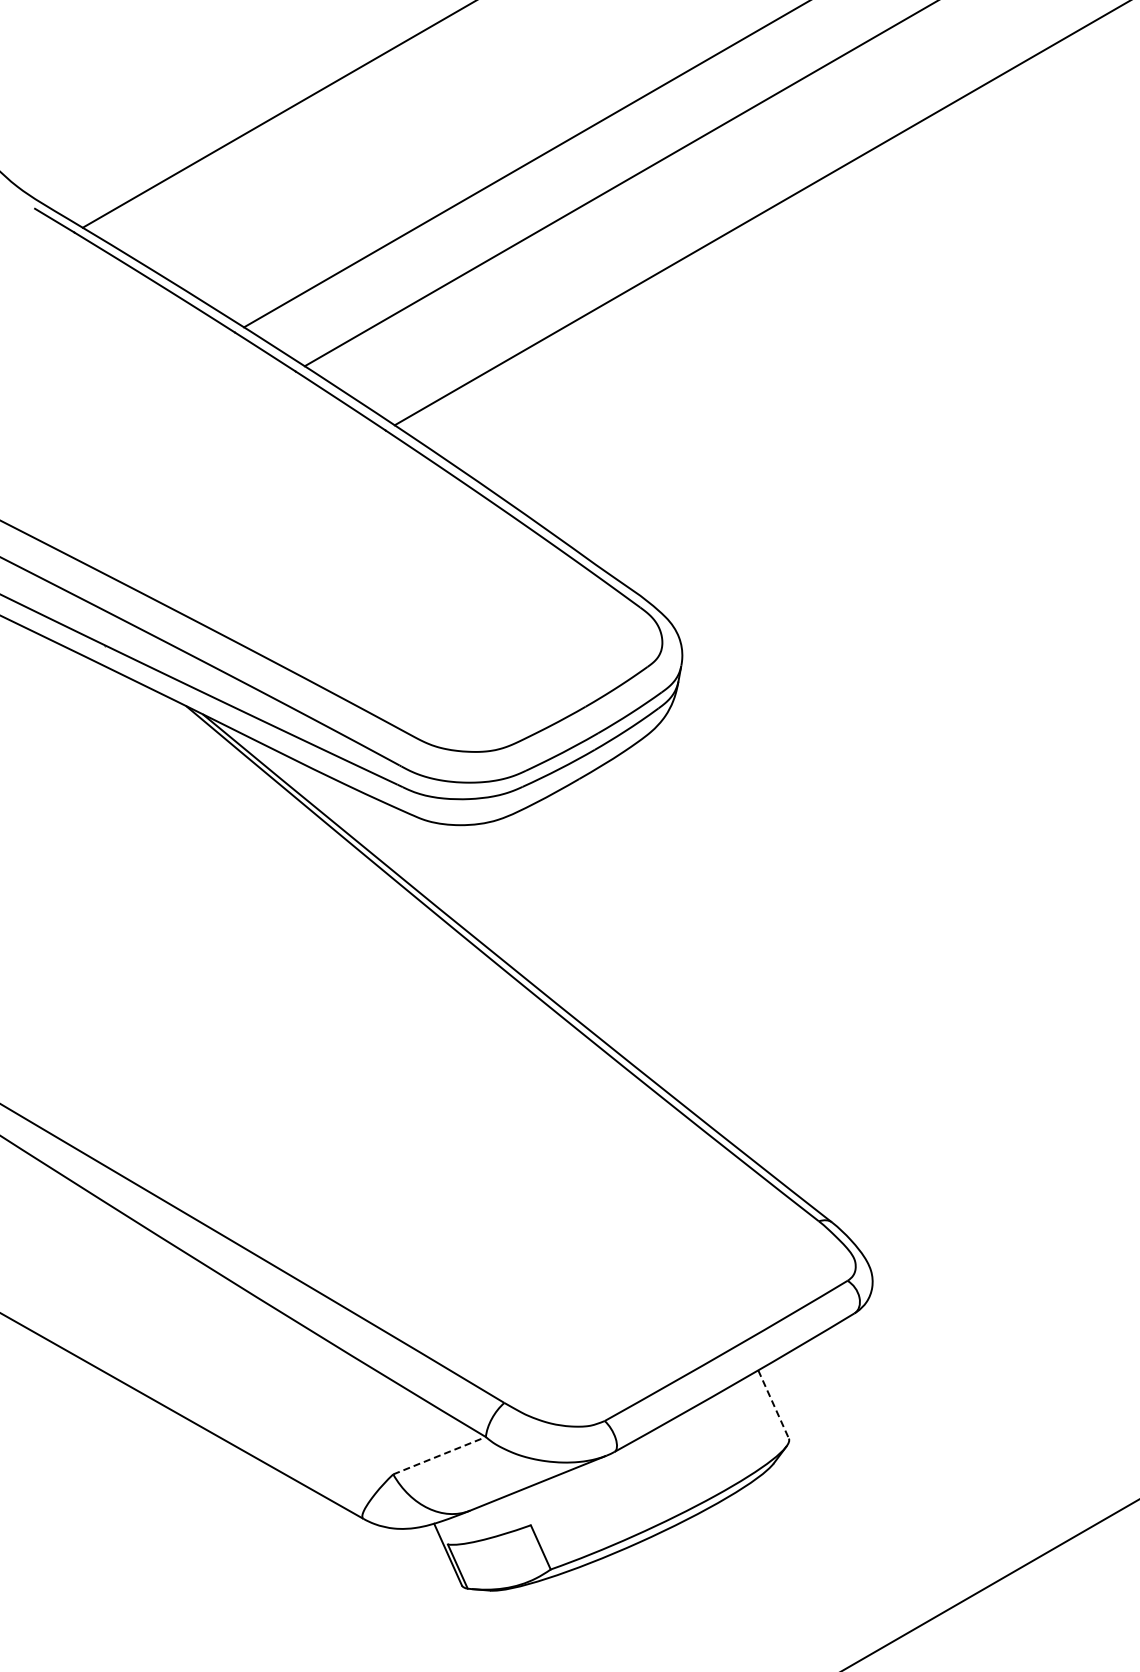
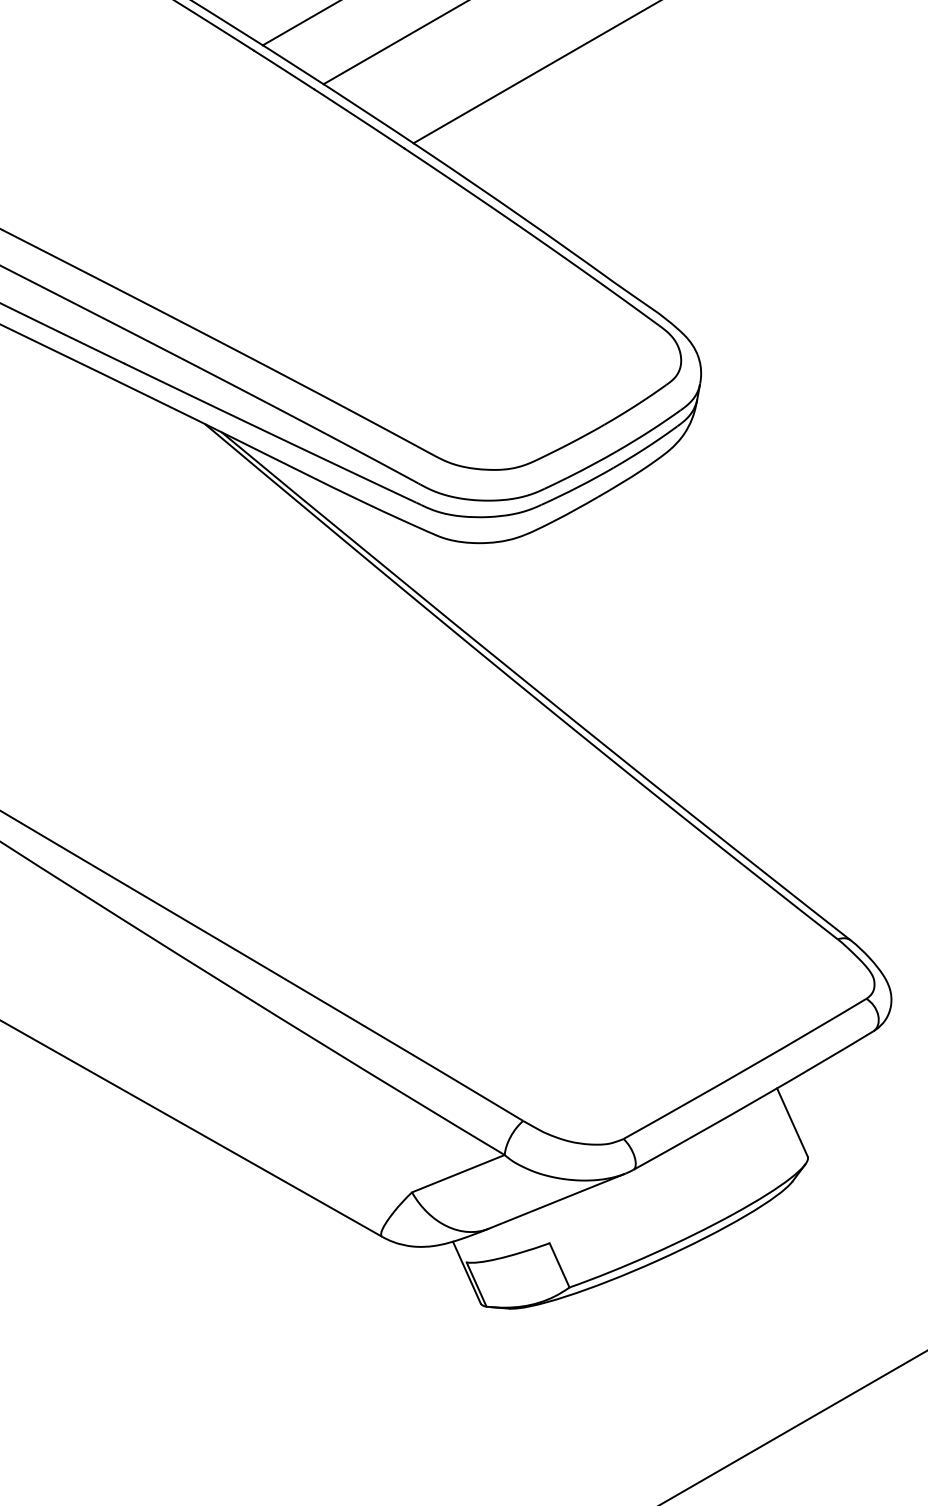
line: (773, 1404) -> (792, 1122), dashed -> solid
line: (439, 1455) -> (458, 1173), dashed -> solid

